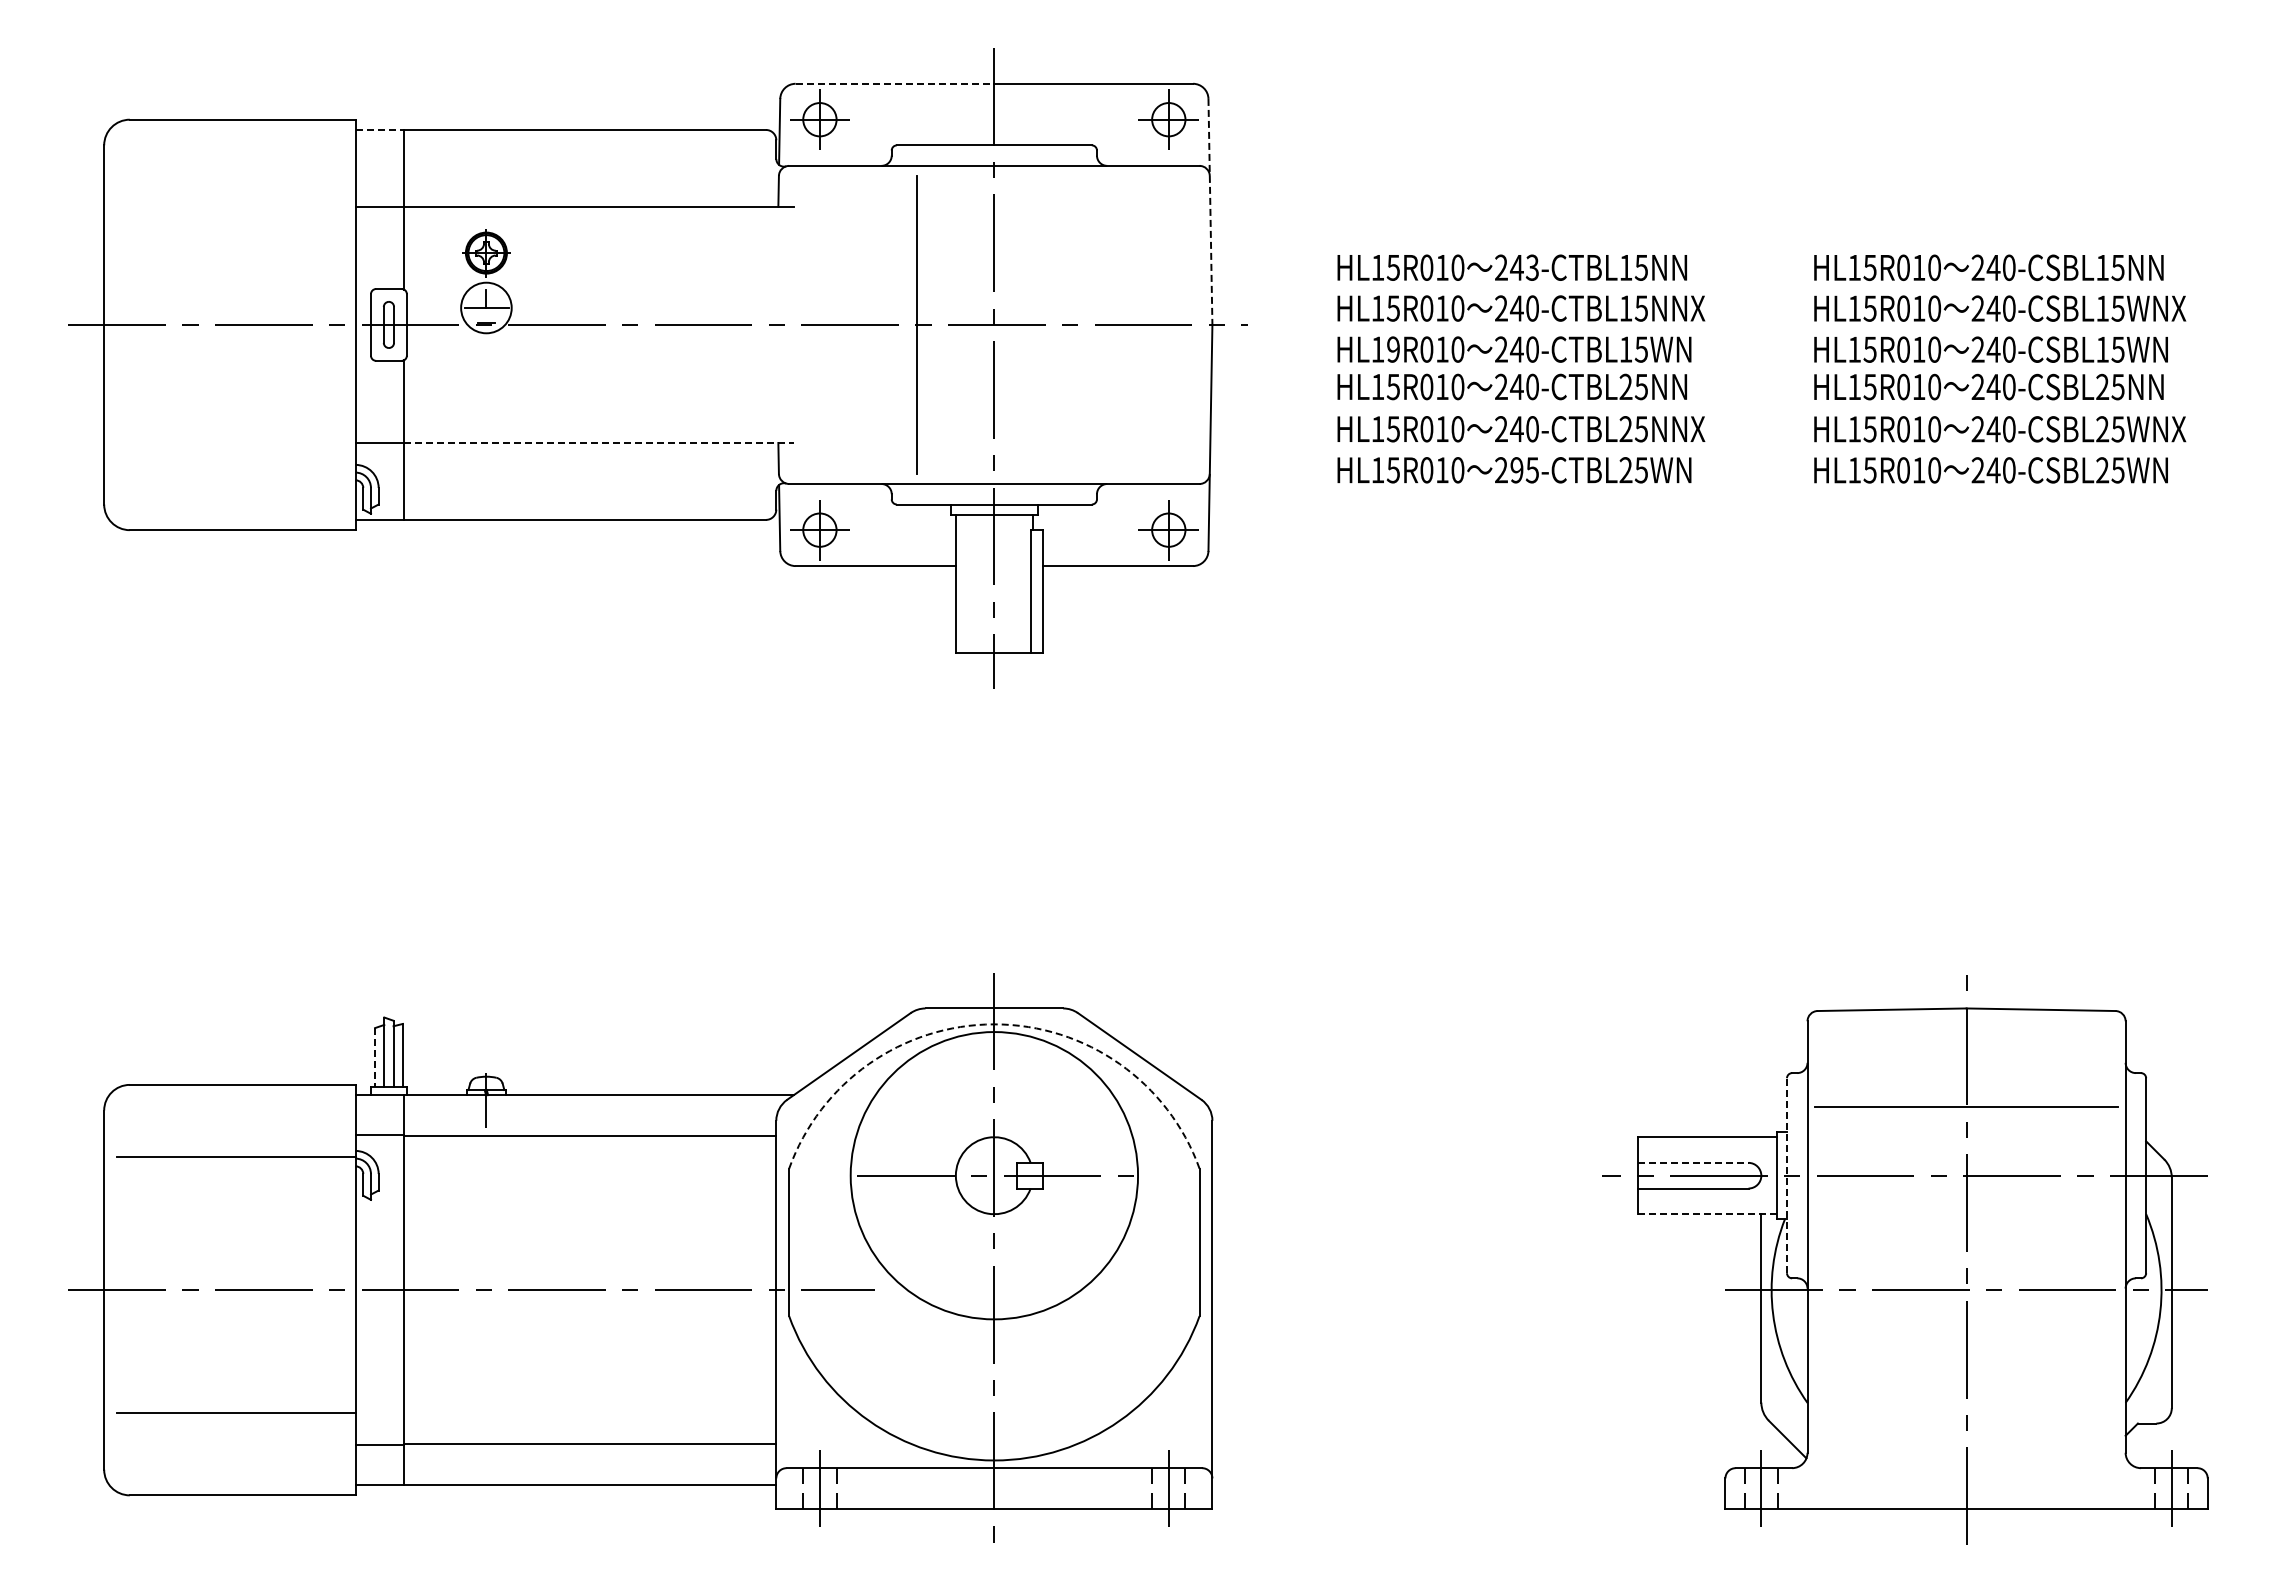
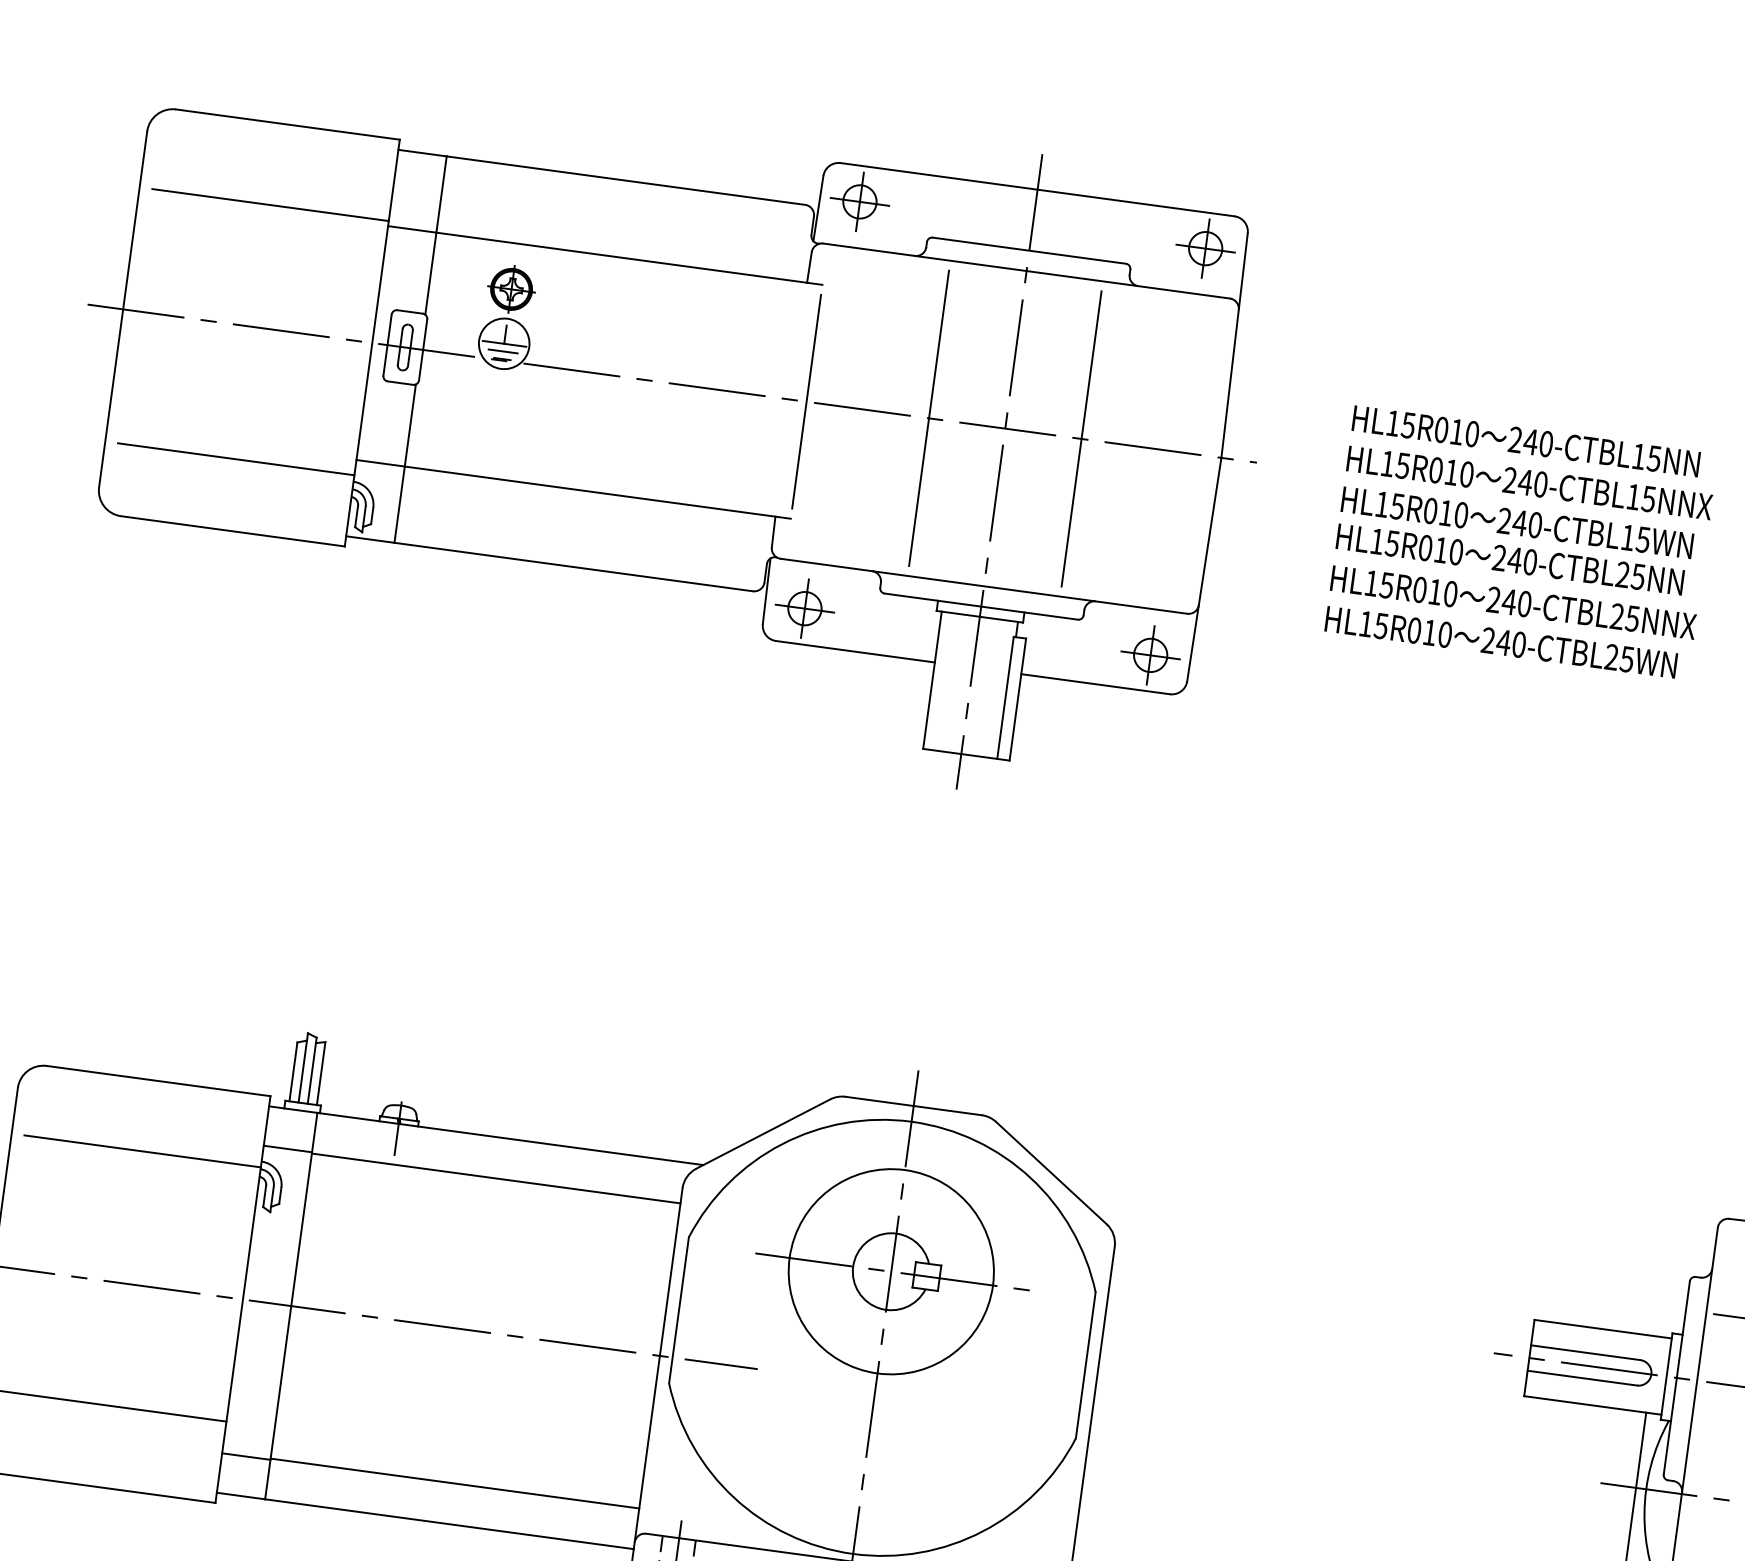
line: (895, 83) -> (939, 176), dashed -> solid
line: (380, 129) -> (423, 152), dashed -> solid
line: (236, 201) -> (270, 204), added
line: (1210, 212) -> (1234, 346), dashed -> solid
text: (1531, 267) -> (1545, 443), 243-CTBL15NN -> 240-CTBL15NN
line: (485, 315) -> (502, 351), added
line: (793, 324) -> (806, 401), added
line: (1071, 324) -> (1081, 438), added
text: (1392, 349) -> (1396, 506), HL19R010 -> HL15R010
line: (599, 442) -> (598, 492), dashed -> solid
line: (236, 458) -> (236, 459), added
text: (1524, 470) -> (1511, 643), 295-CTBL25WN -> 240-CTBL25WN
arc: (994, 1024) -> (911, 1121), dashed -> solid
line: (375, 1057) -> (293, 1071), dashed -> solid
line: (1693, 1162) -> (1585, 1352), dashed -> solid
circle: (993, 1175) -> (890, 1271), size x0.71
line: (1787, 1175) -> (1677, 1377), dashed -> solid
line: (1707, 1214) -> (1592, 1405), dashed -> solid

